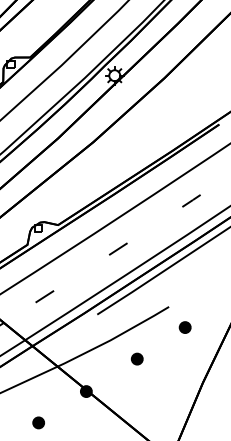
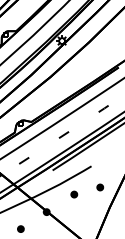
part: (185, 327) -> (100, 187), moved

